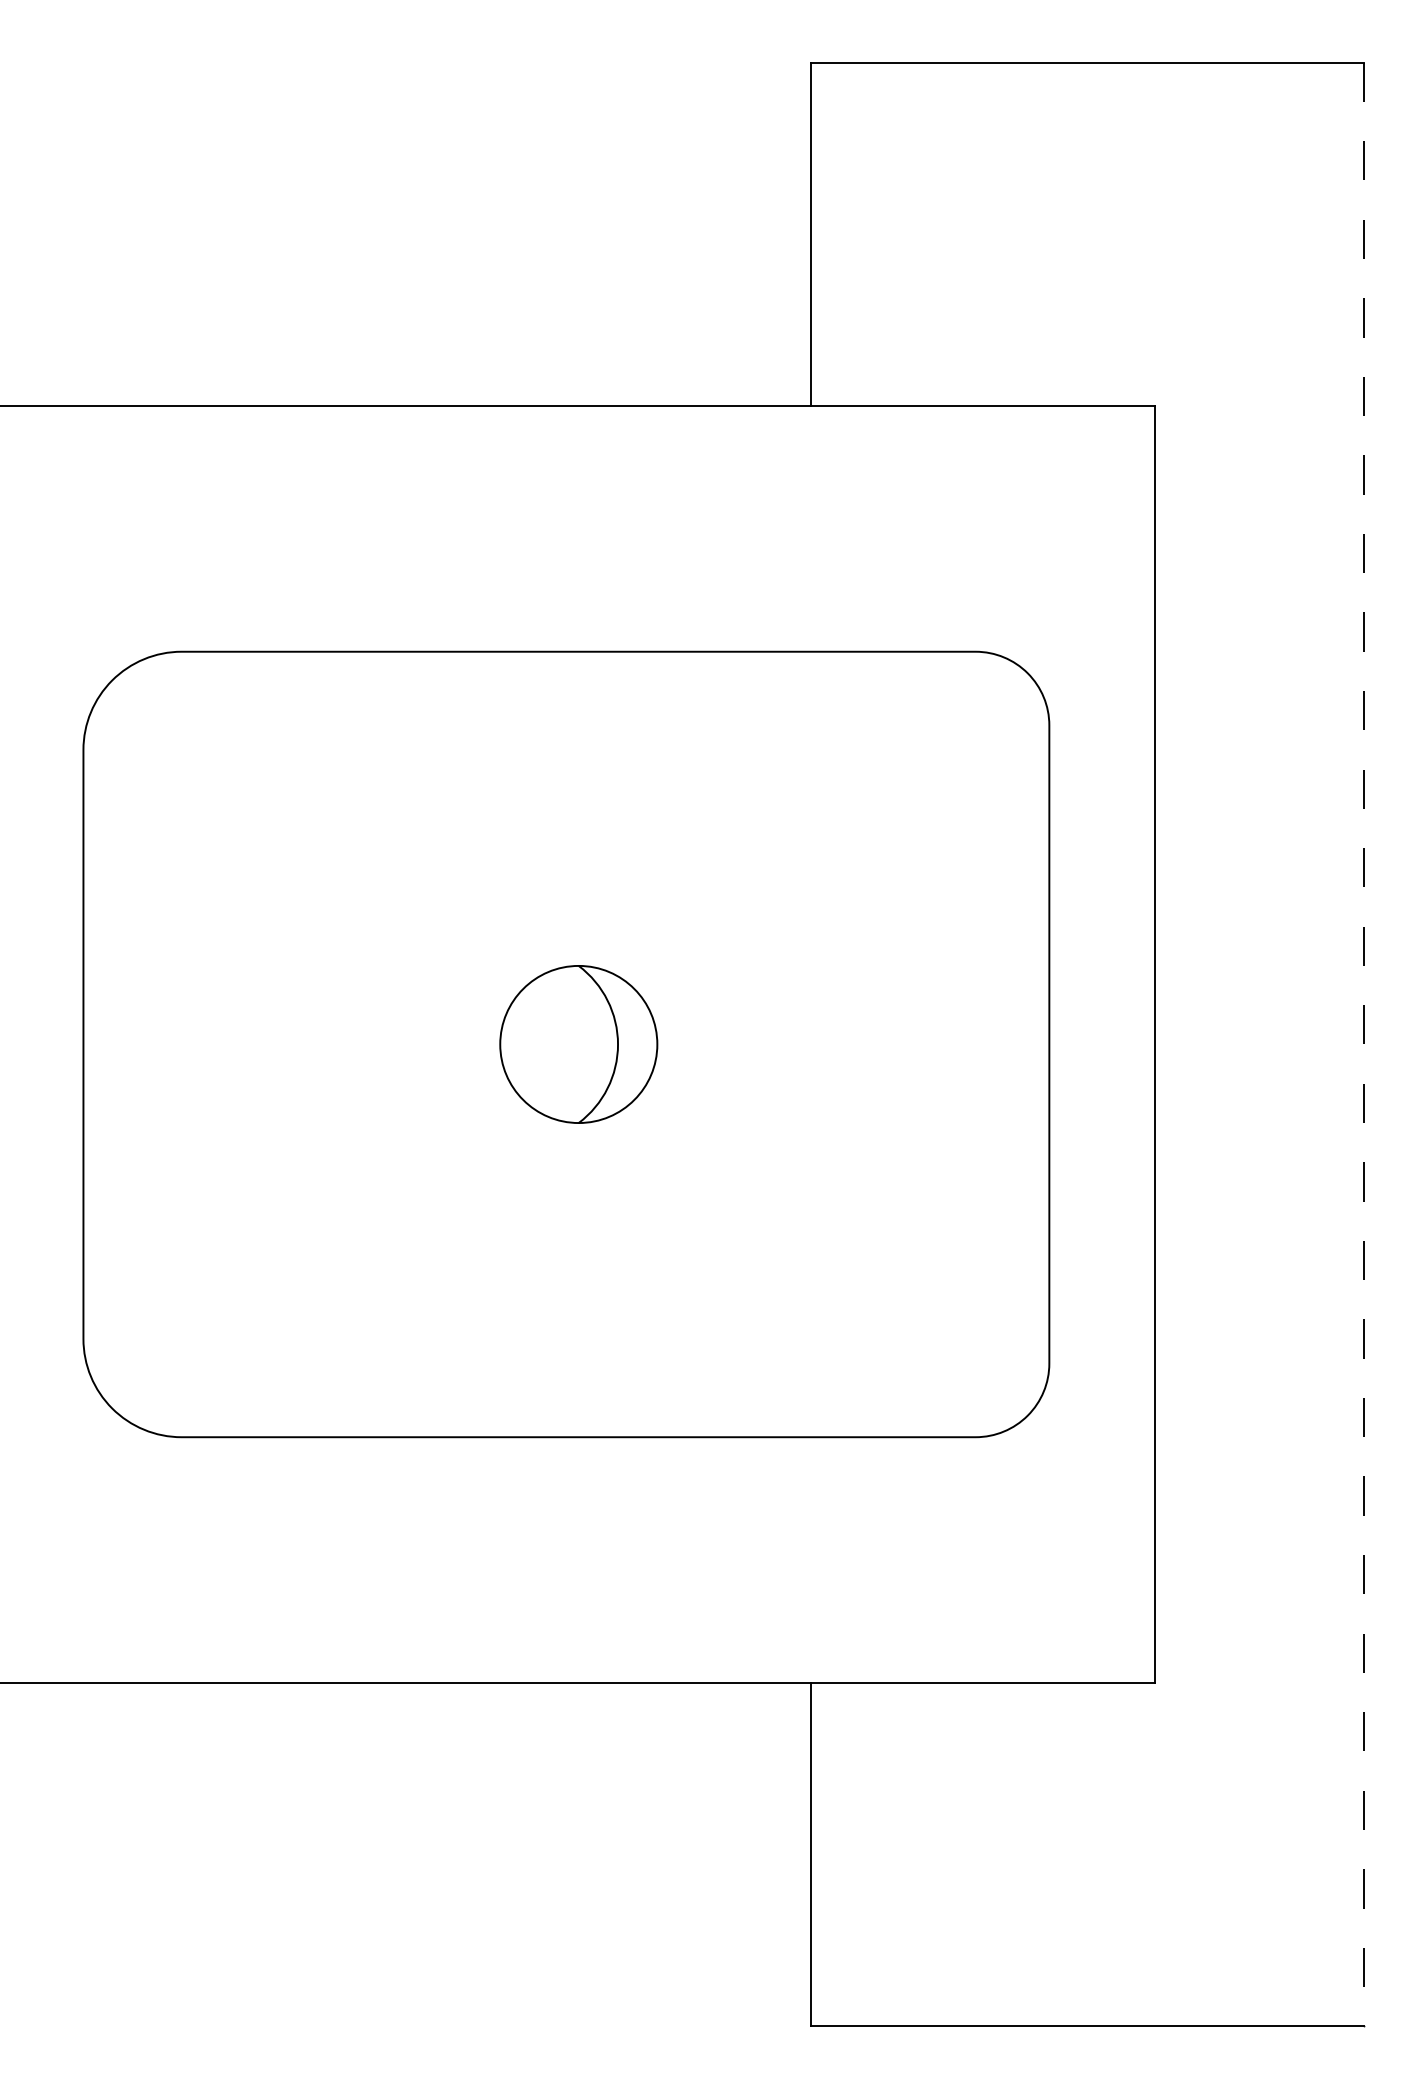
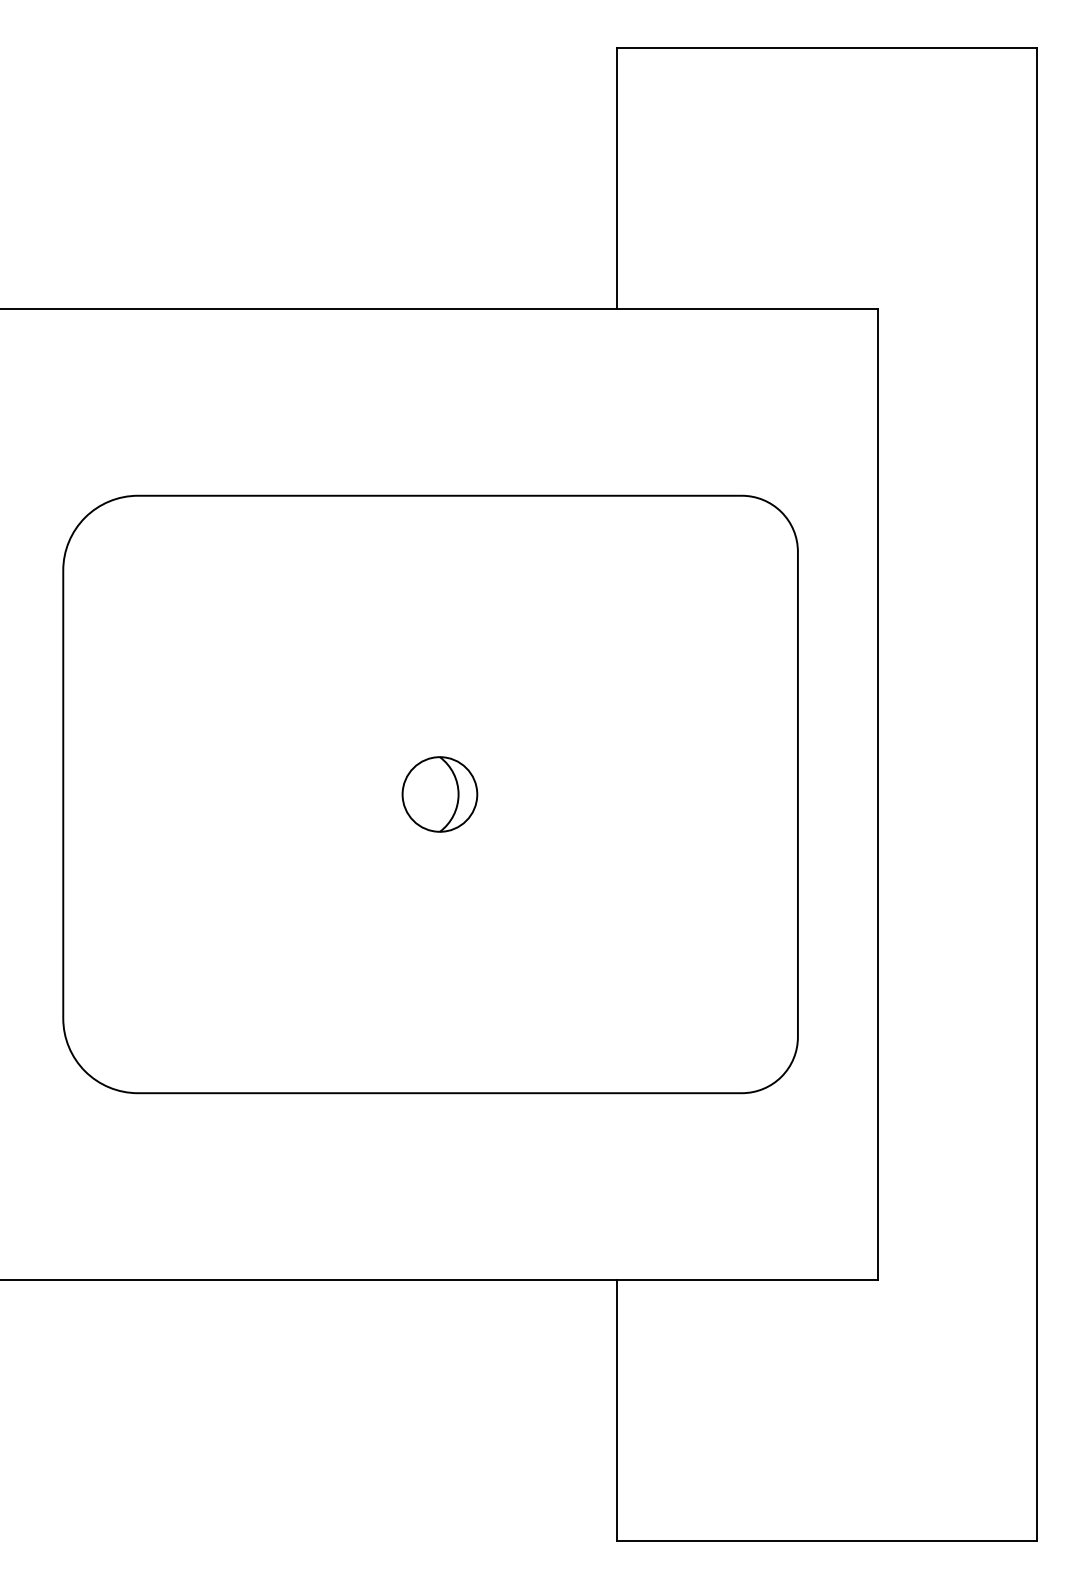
part: (578, 1044) -> (439, 794), size x0.62
line: (1363, 1044) -> (1036, 794), dashed -> solid

